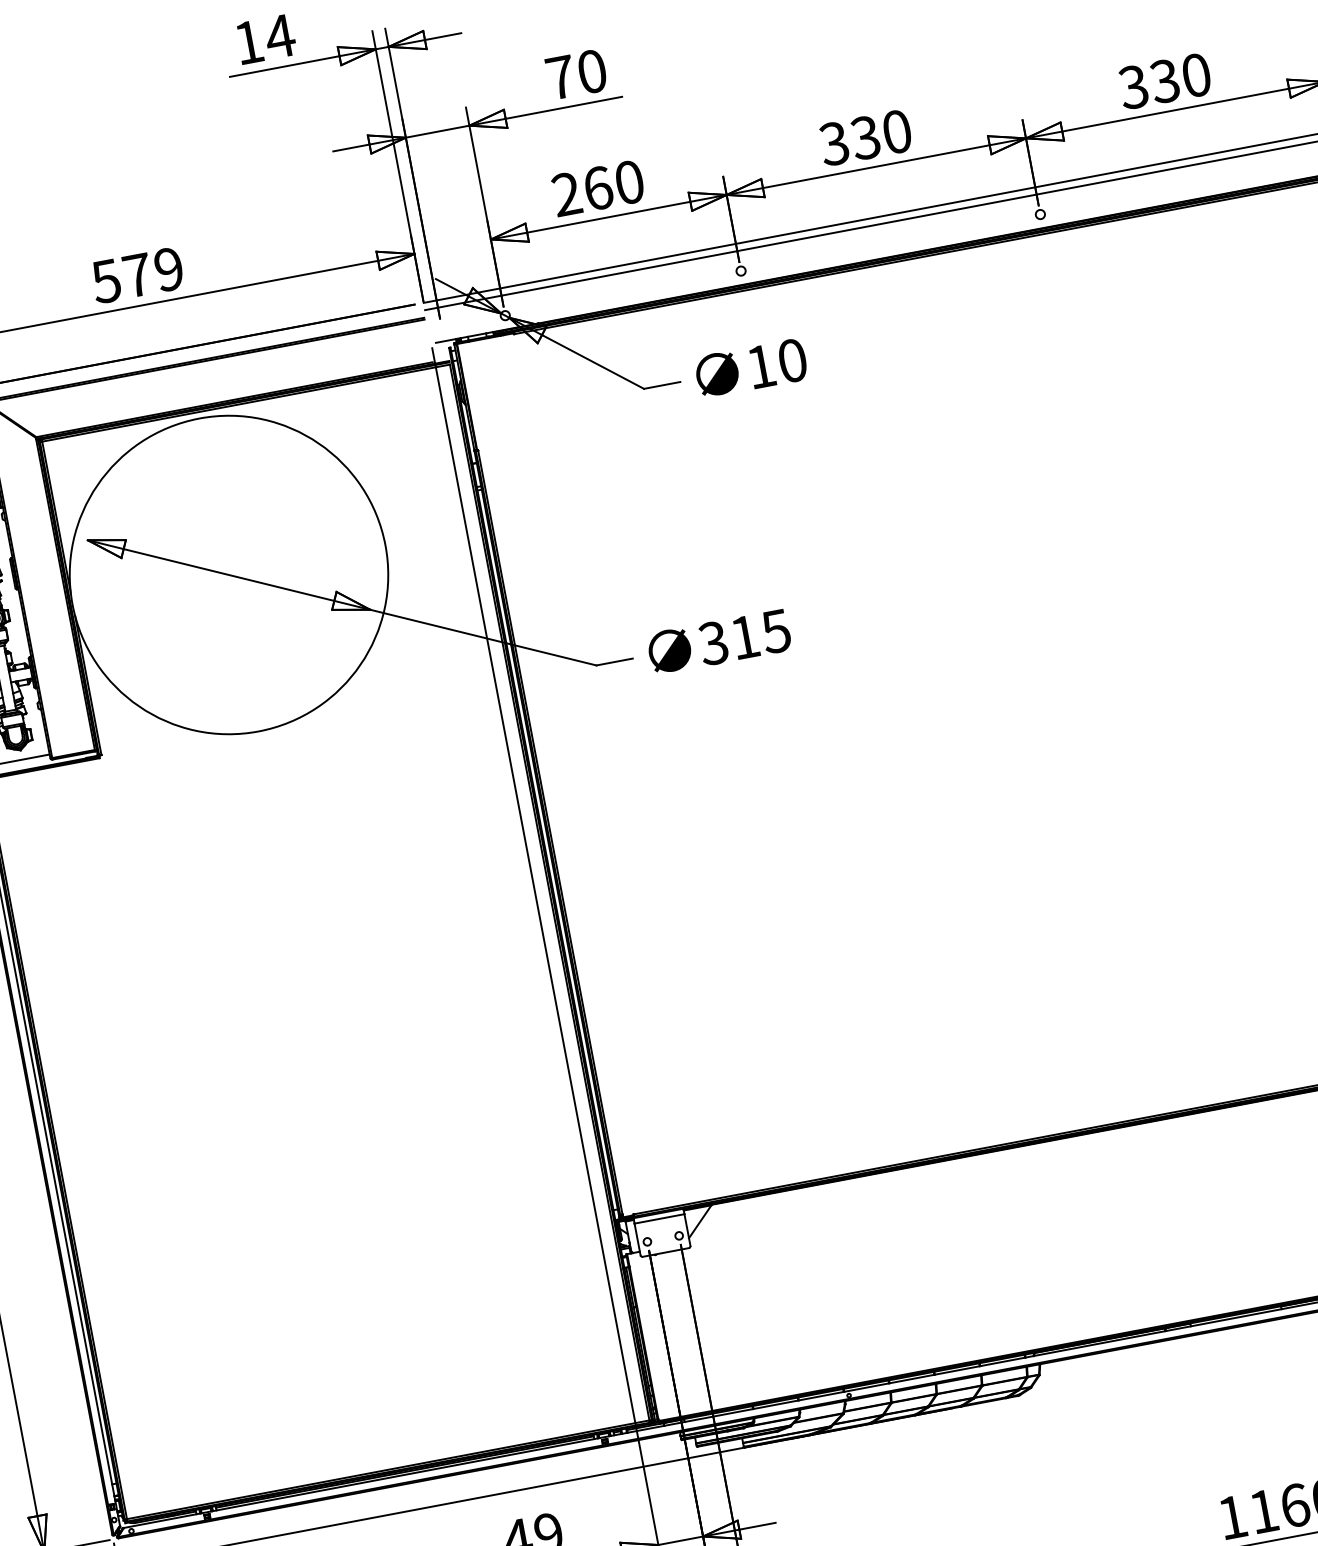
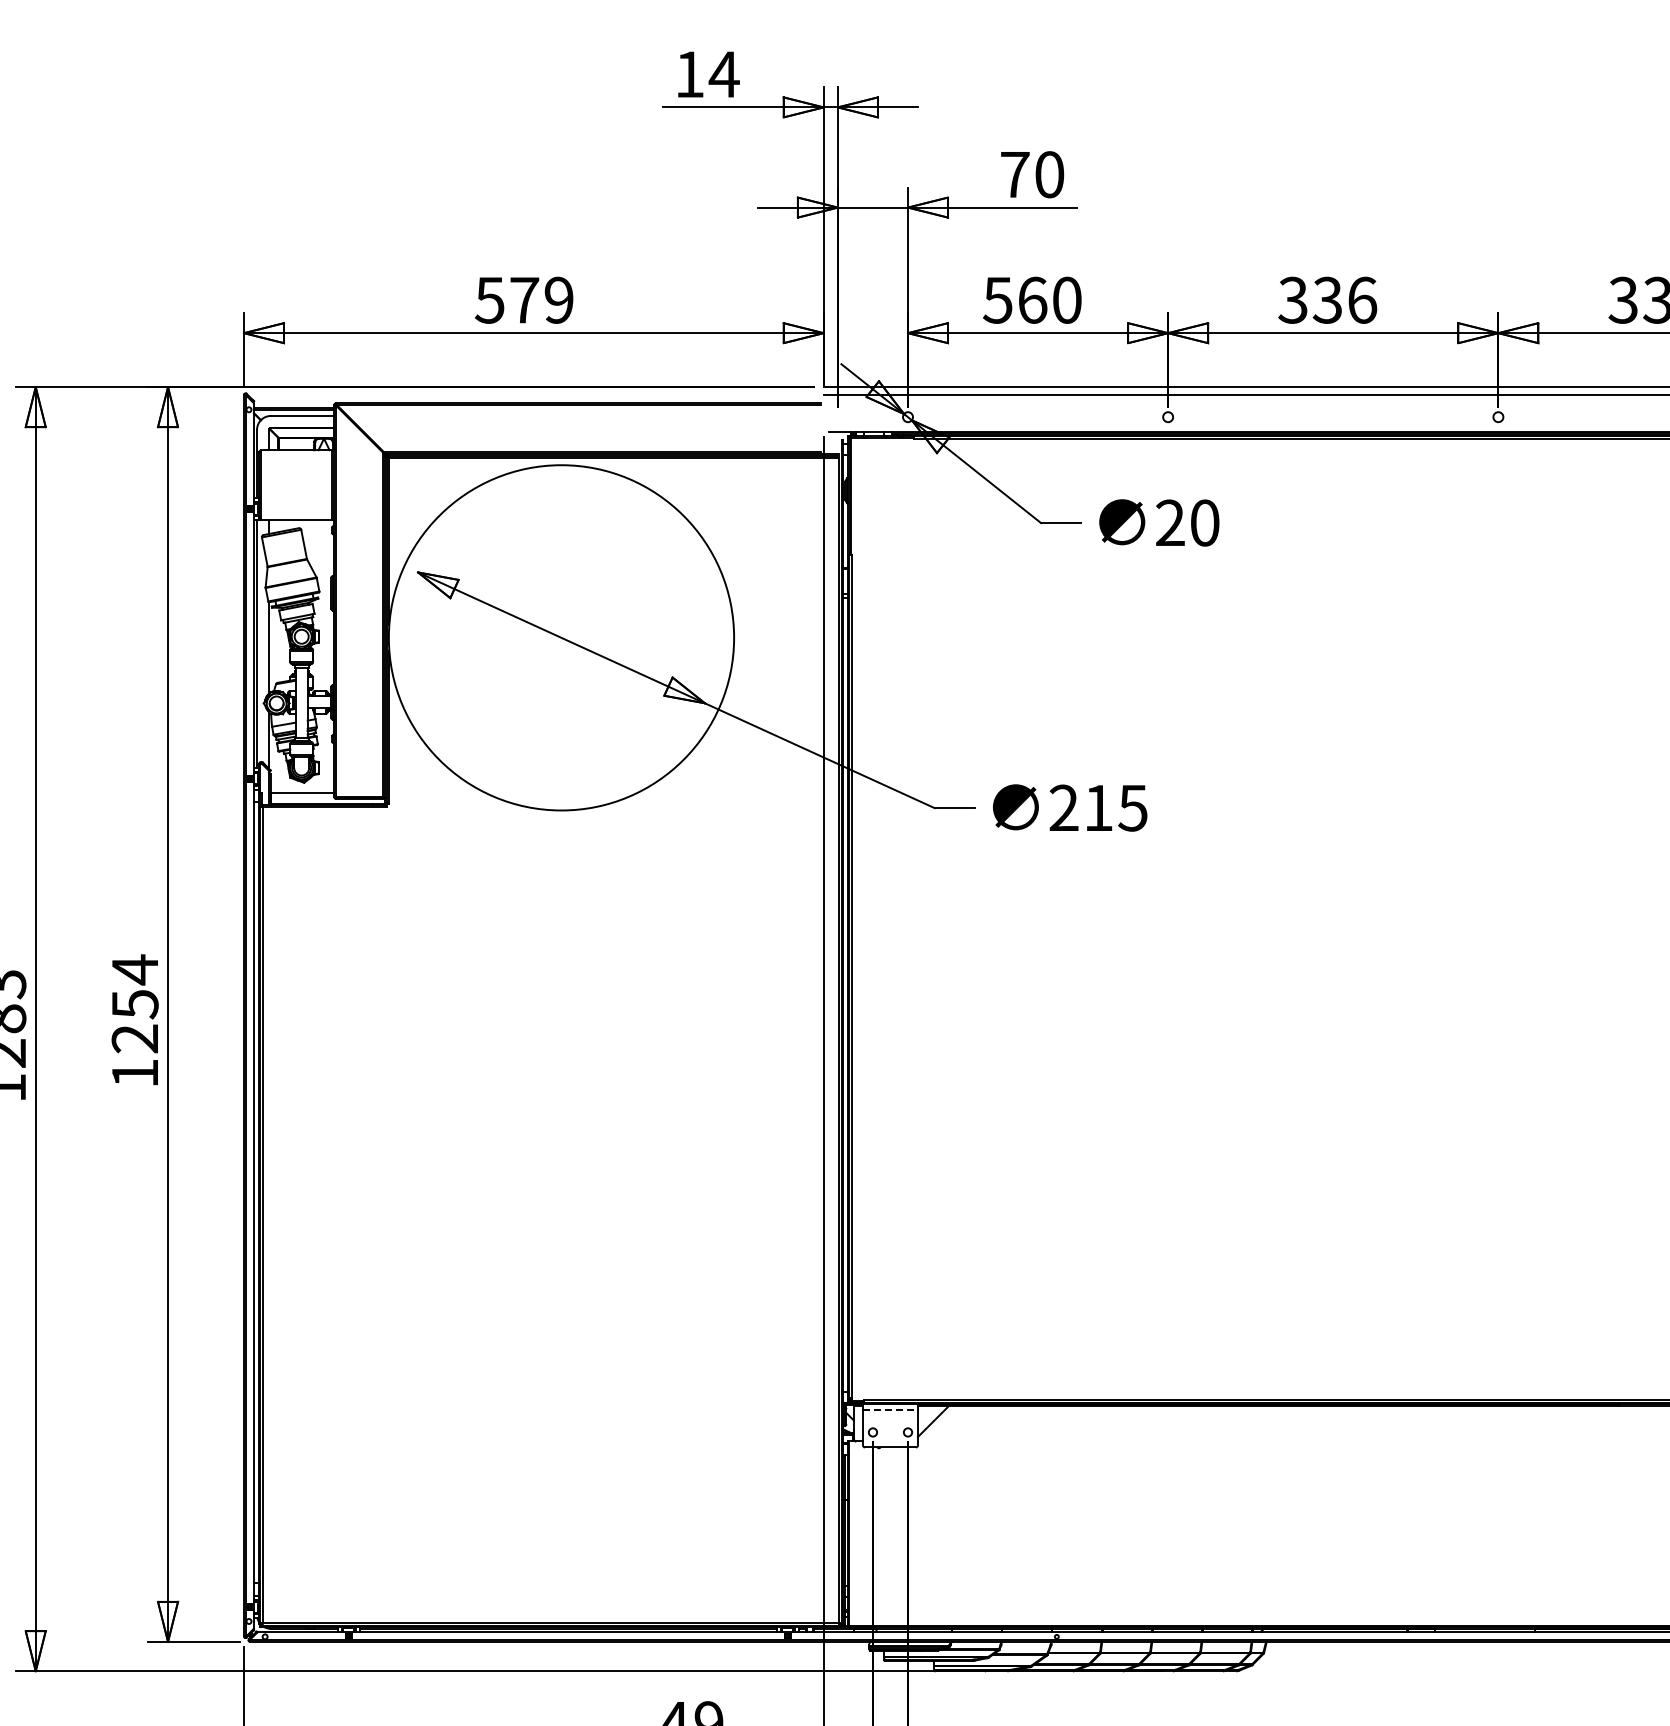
text: (897, 131) -> (1362, 299), 330 -> 336
text: (566, 193) -> (997, 299), 260 -> 560
text: (761, 366) -> (1170, 522), 10 -> 20
text: (713, 642) -> (1063, 807), 315 -> 215
line: (659, 1218) -> (890, 1410), solid -> dashed

